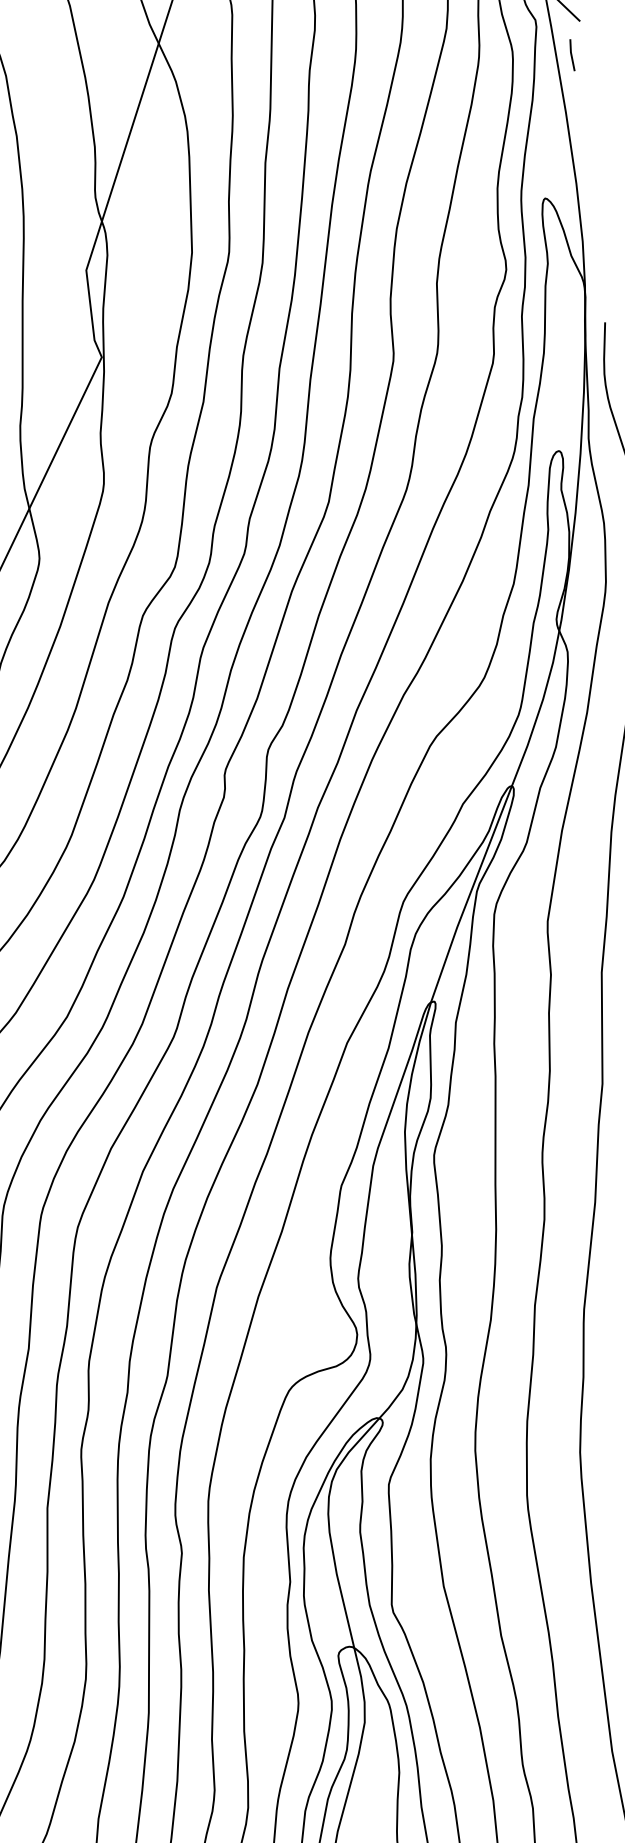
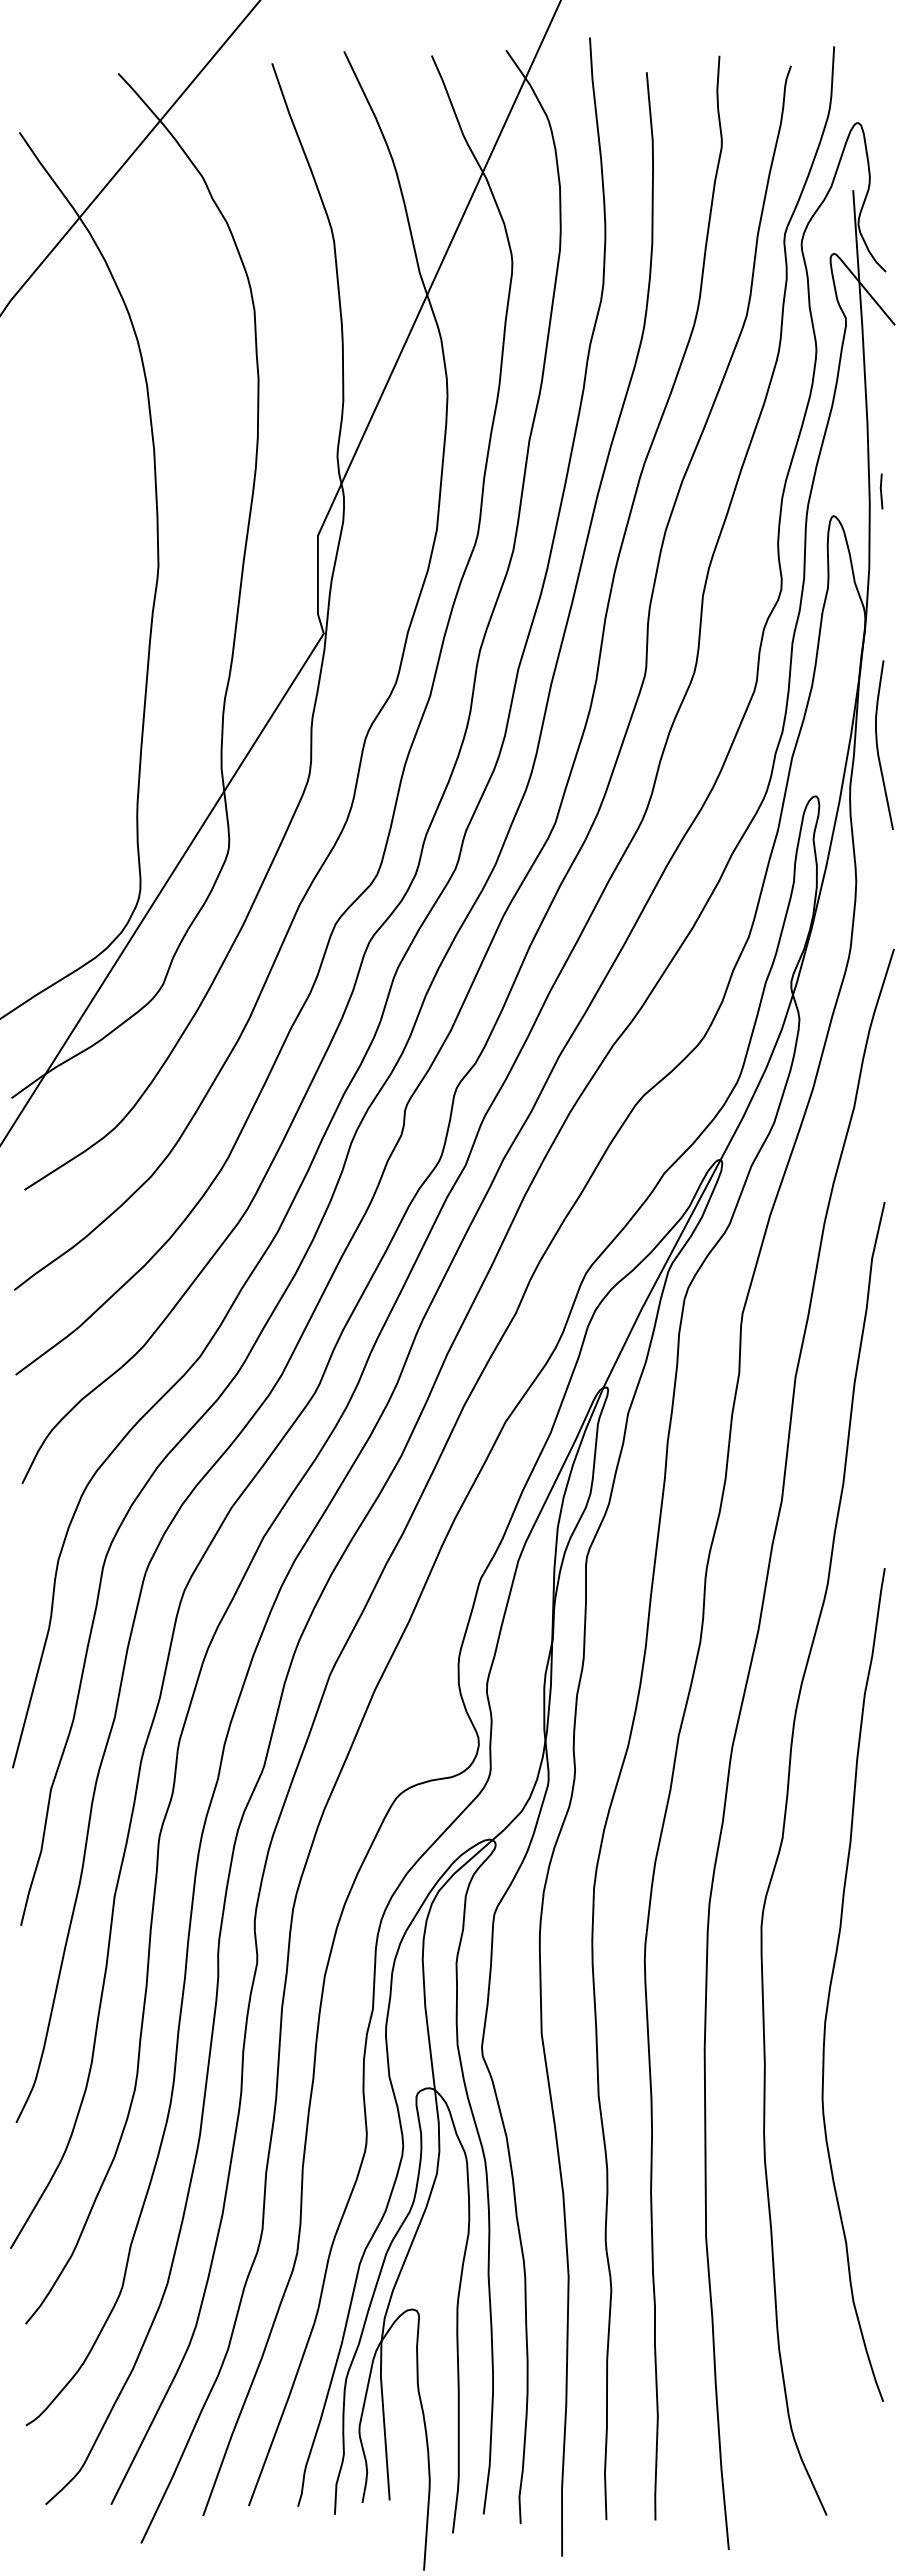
line: (571, 55) -> (881, 491), moved

